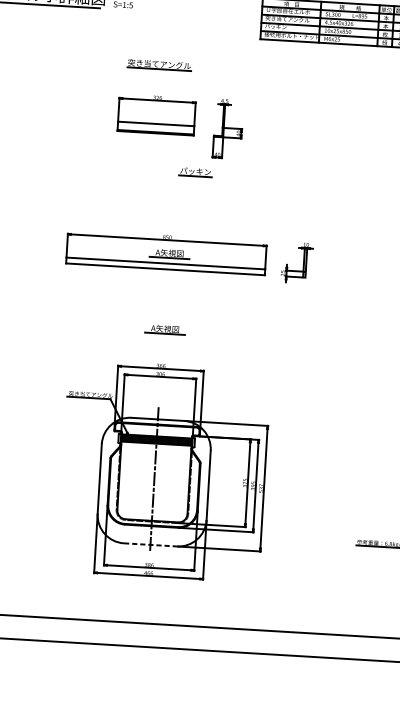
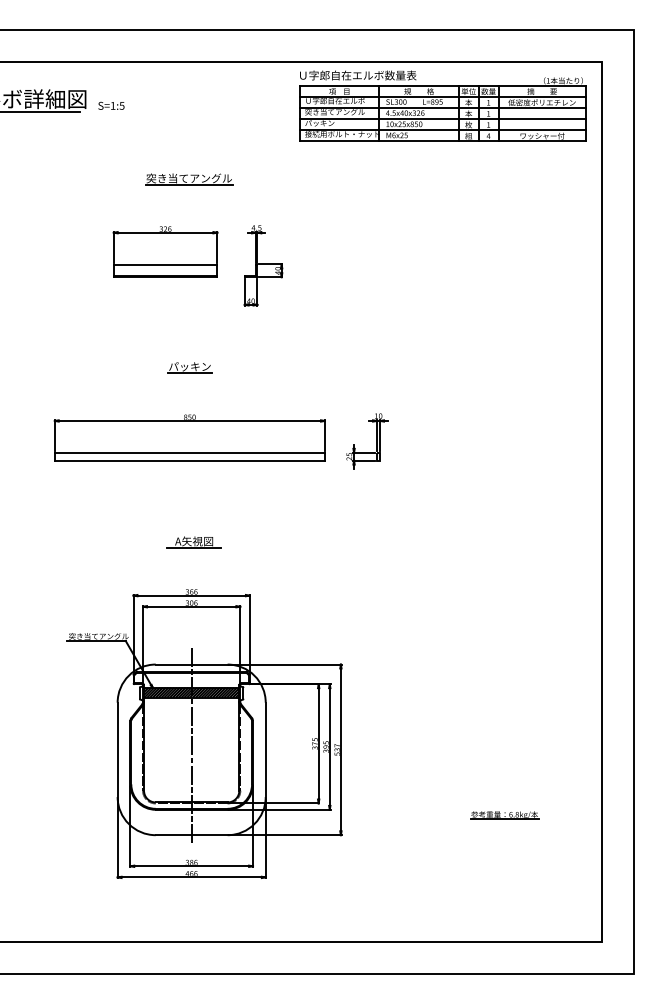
part: (159, 65) -> (189, 179), moved
part: (195, 172) -> (189, 367), moved
part: (169, 253) -> (193, 439), removed
line: (150, 545) -> (191, 835), dashed -> solid

